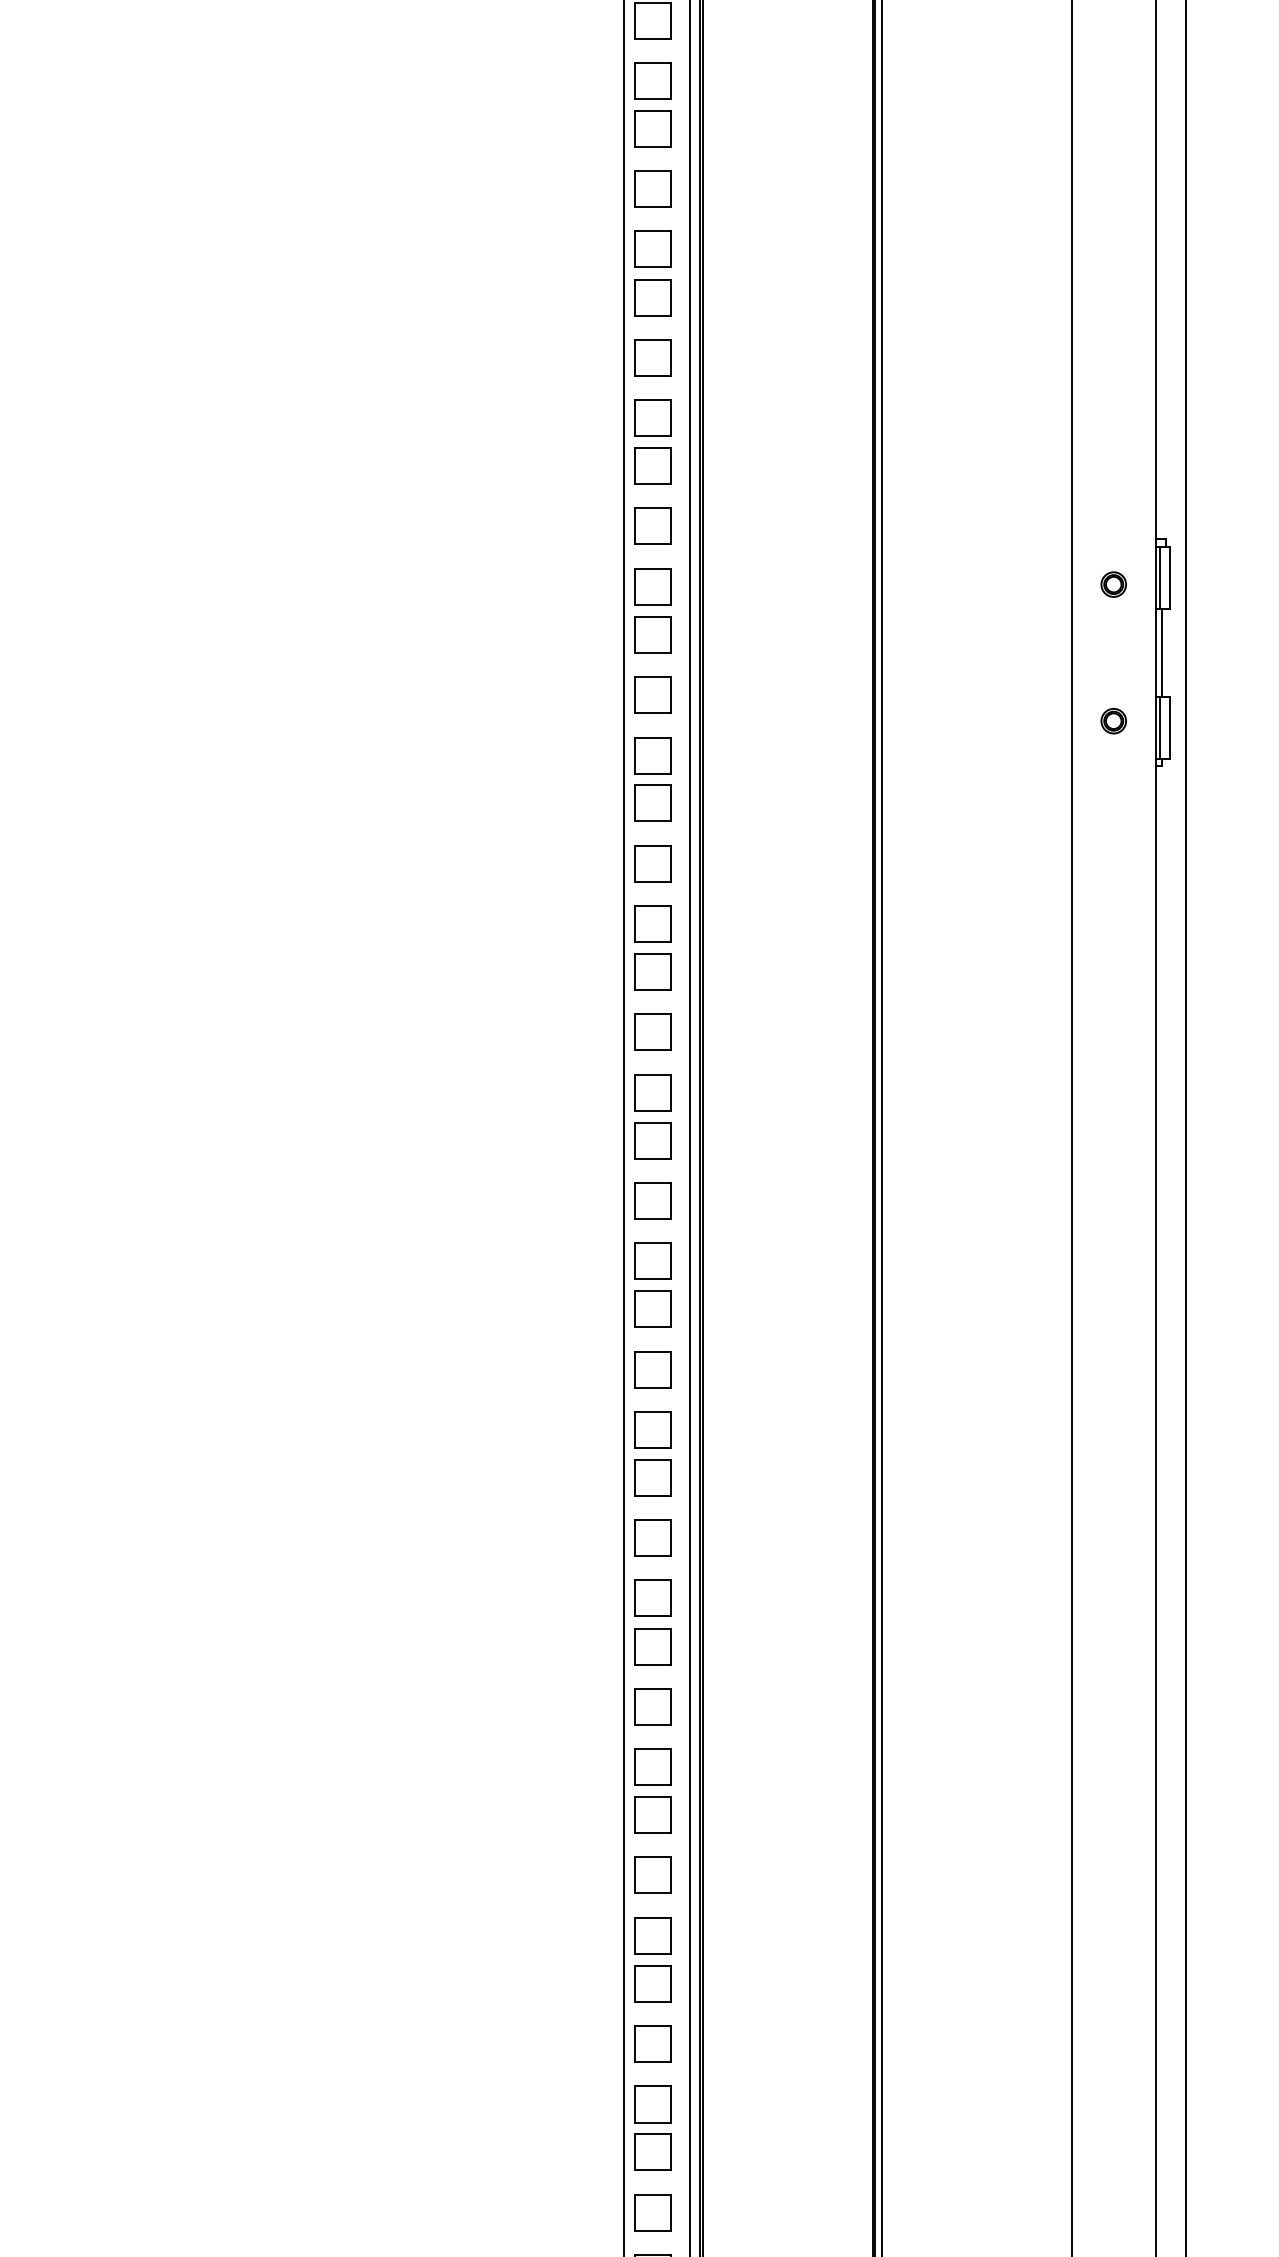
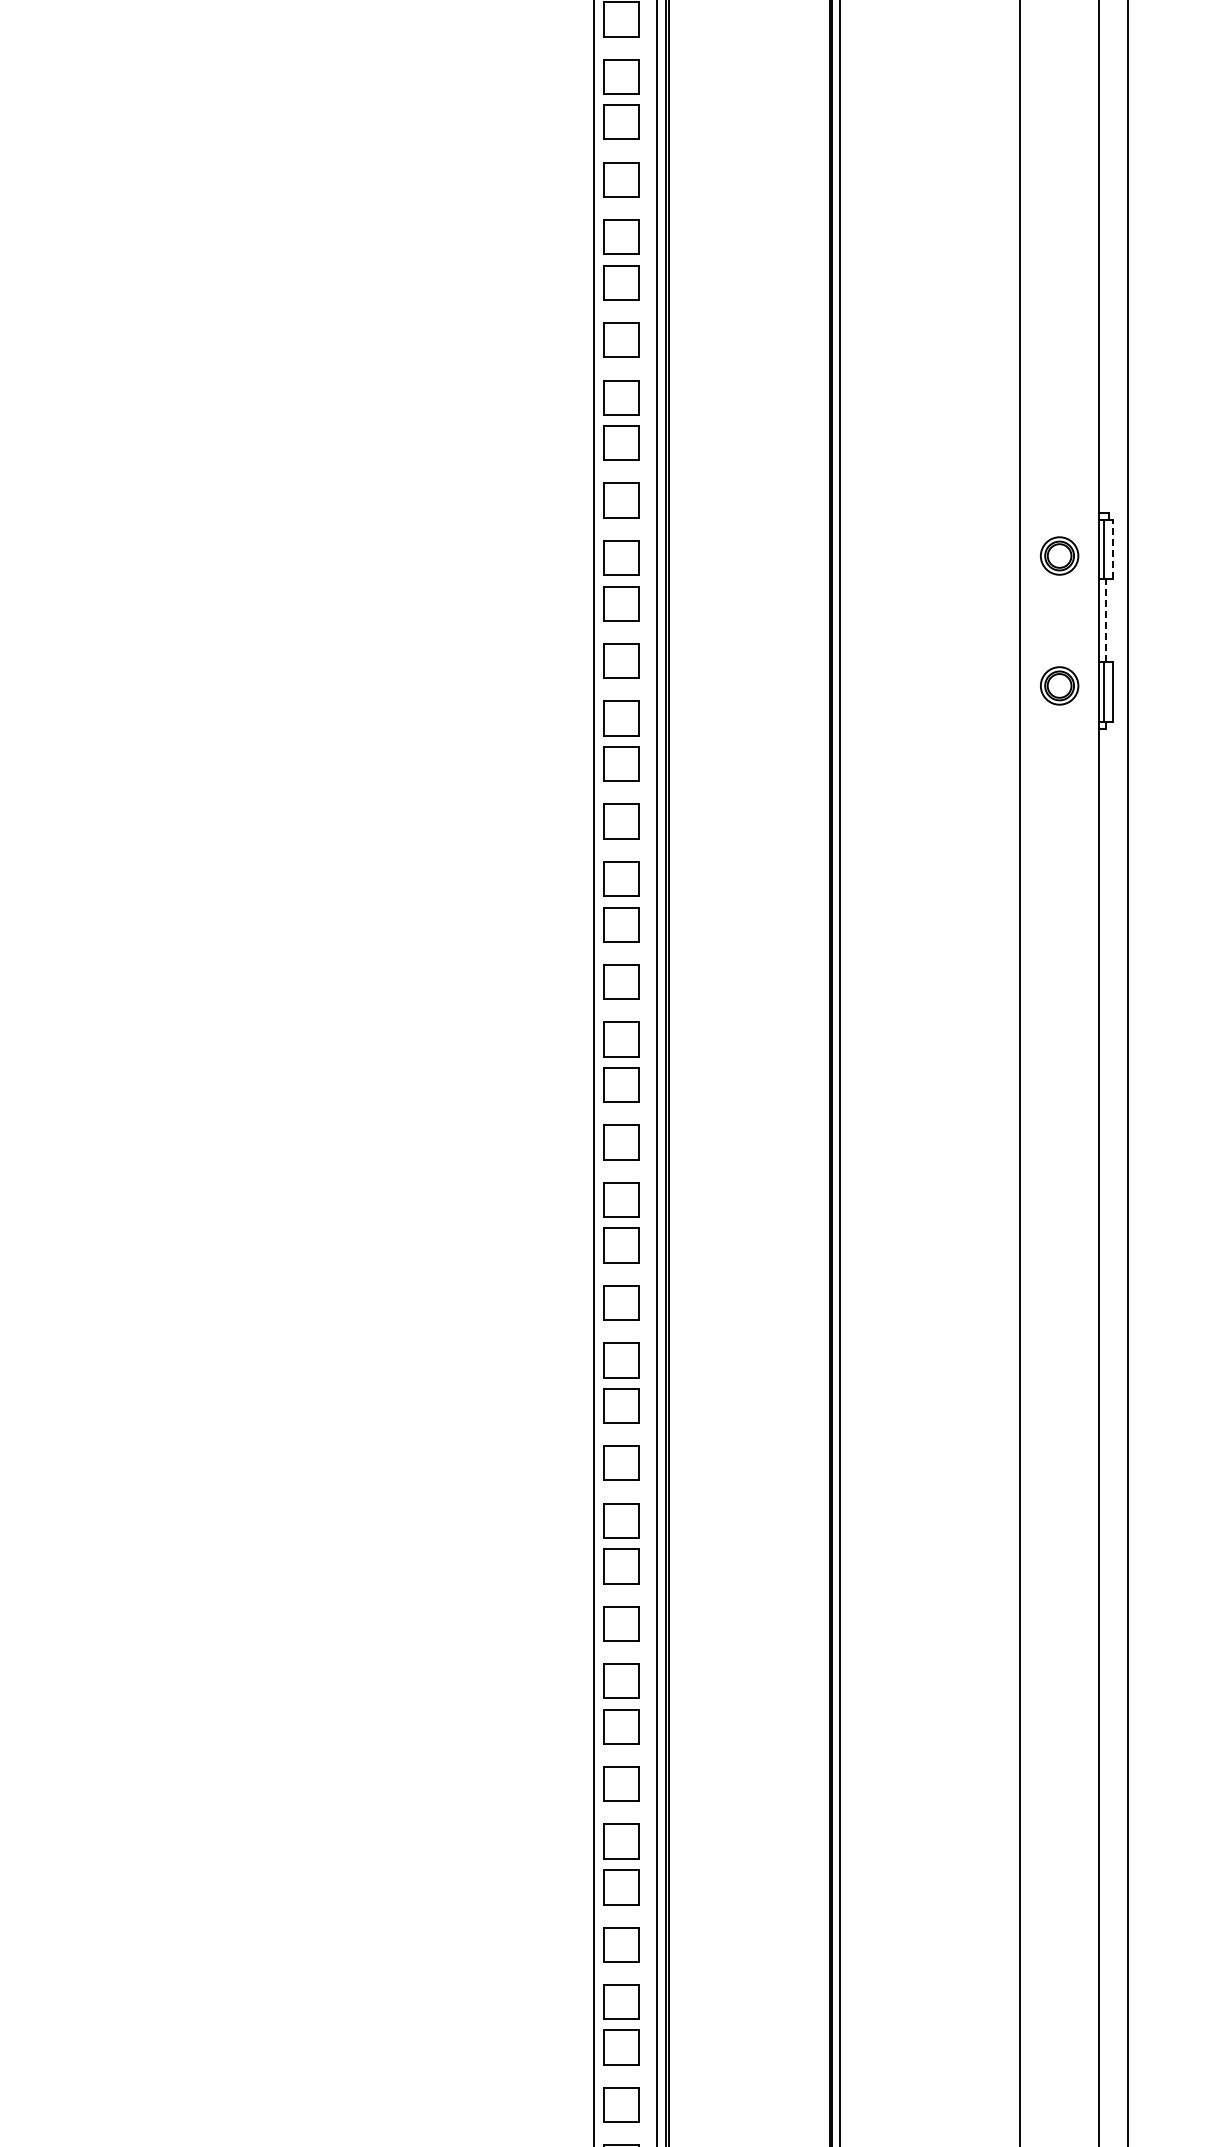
line: (1169, 577) -> (1112, 549), solid -> dashed
part: (1113, 584) -> (1059, 555), size x1.6
line: (1161, 652) -> (1105, 620), solid -> dashed
part: (1113, 720) -> (1059, 685), size x1.6

